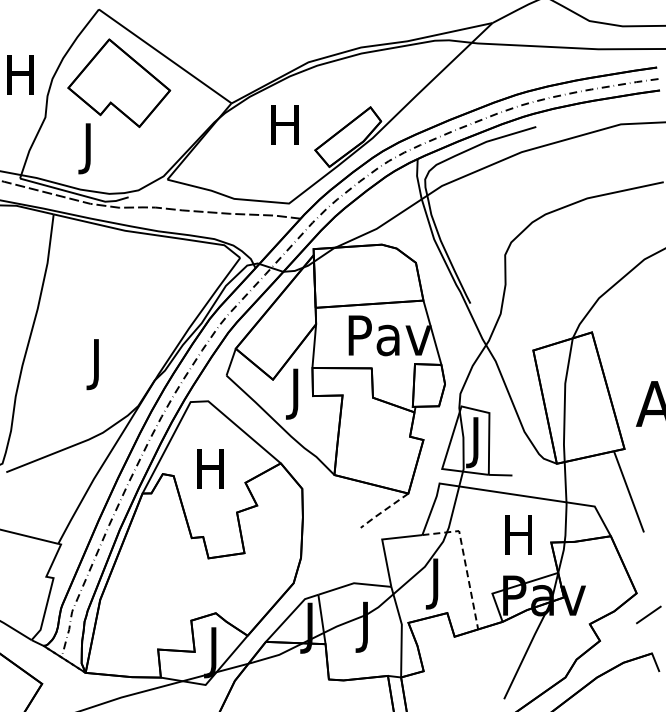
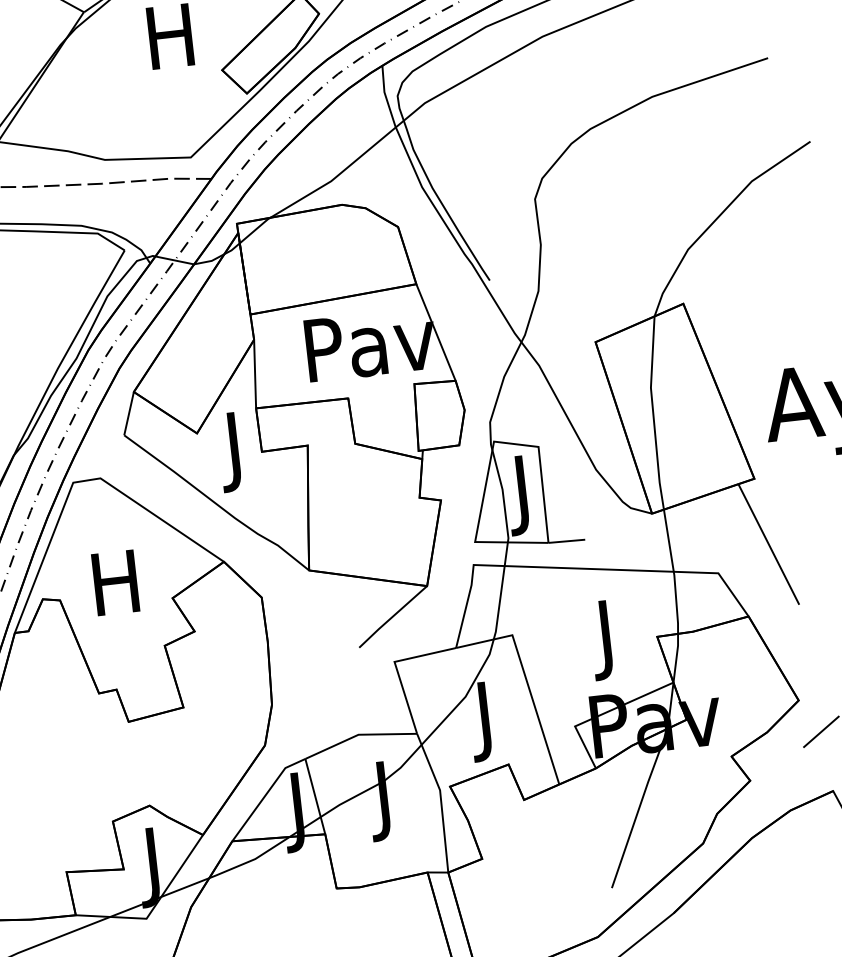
line: (383, 511) -> (391, 618), dashed -> solid
text: (518, 540) -> (606, 639), H -> J
line: (465, 562) -> (527, 682), dashed -> solid

